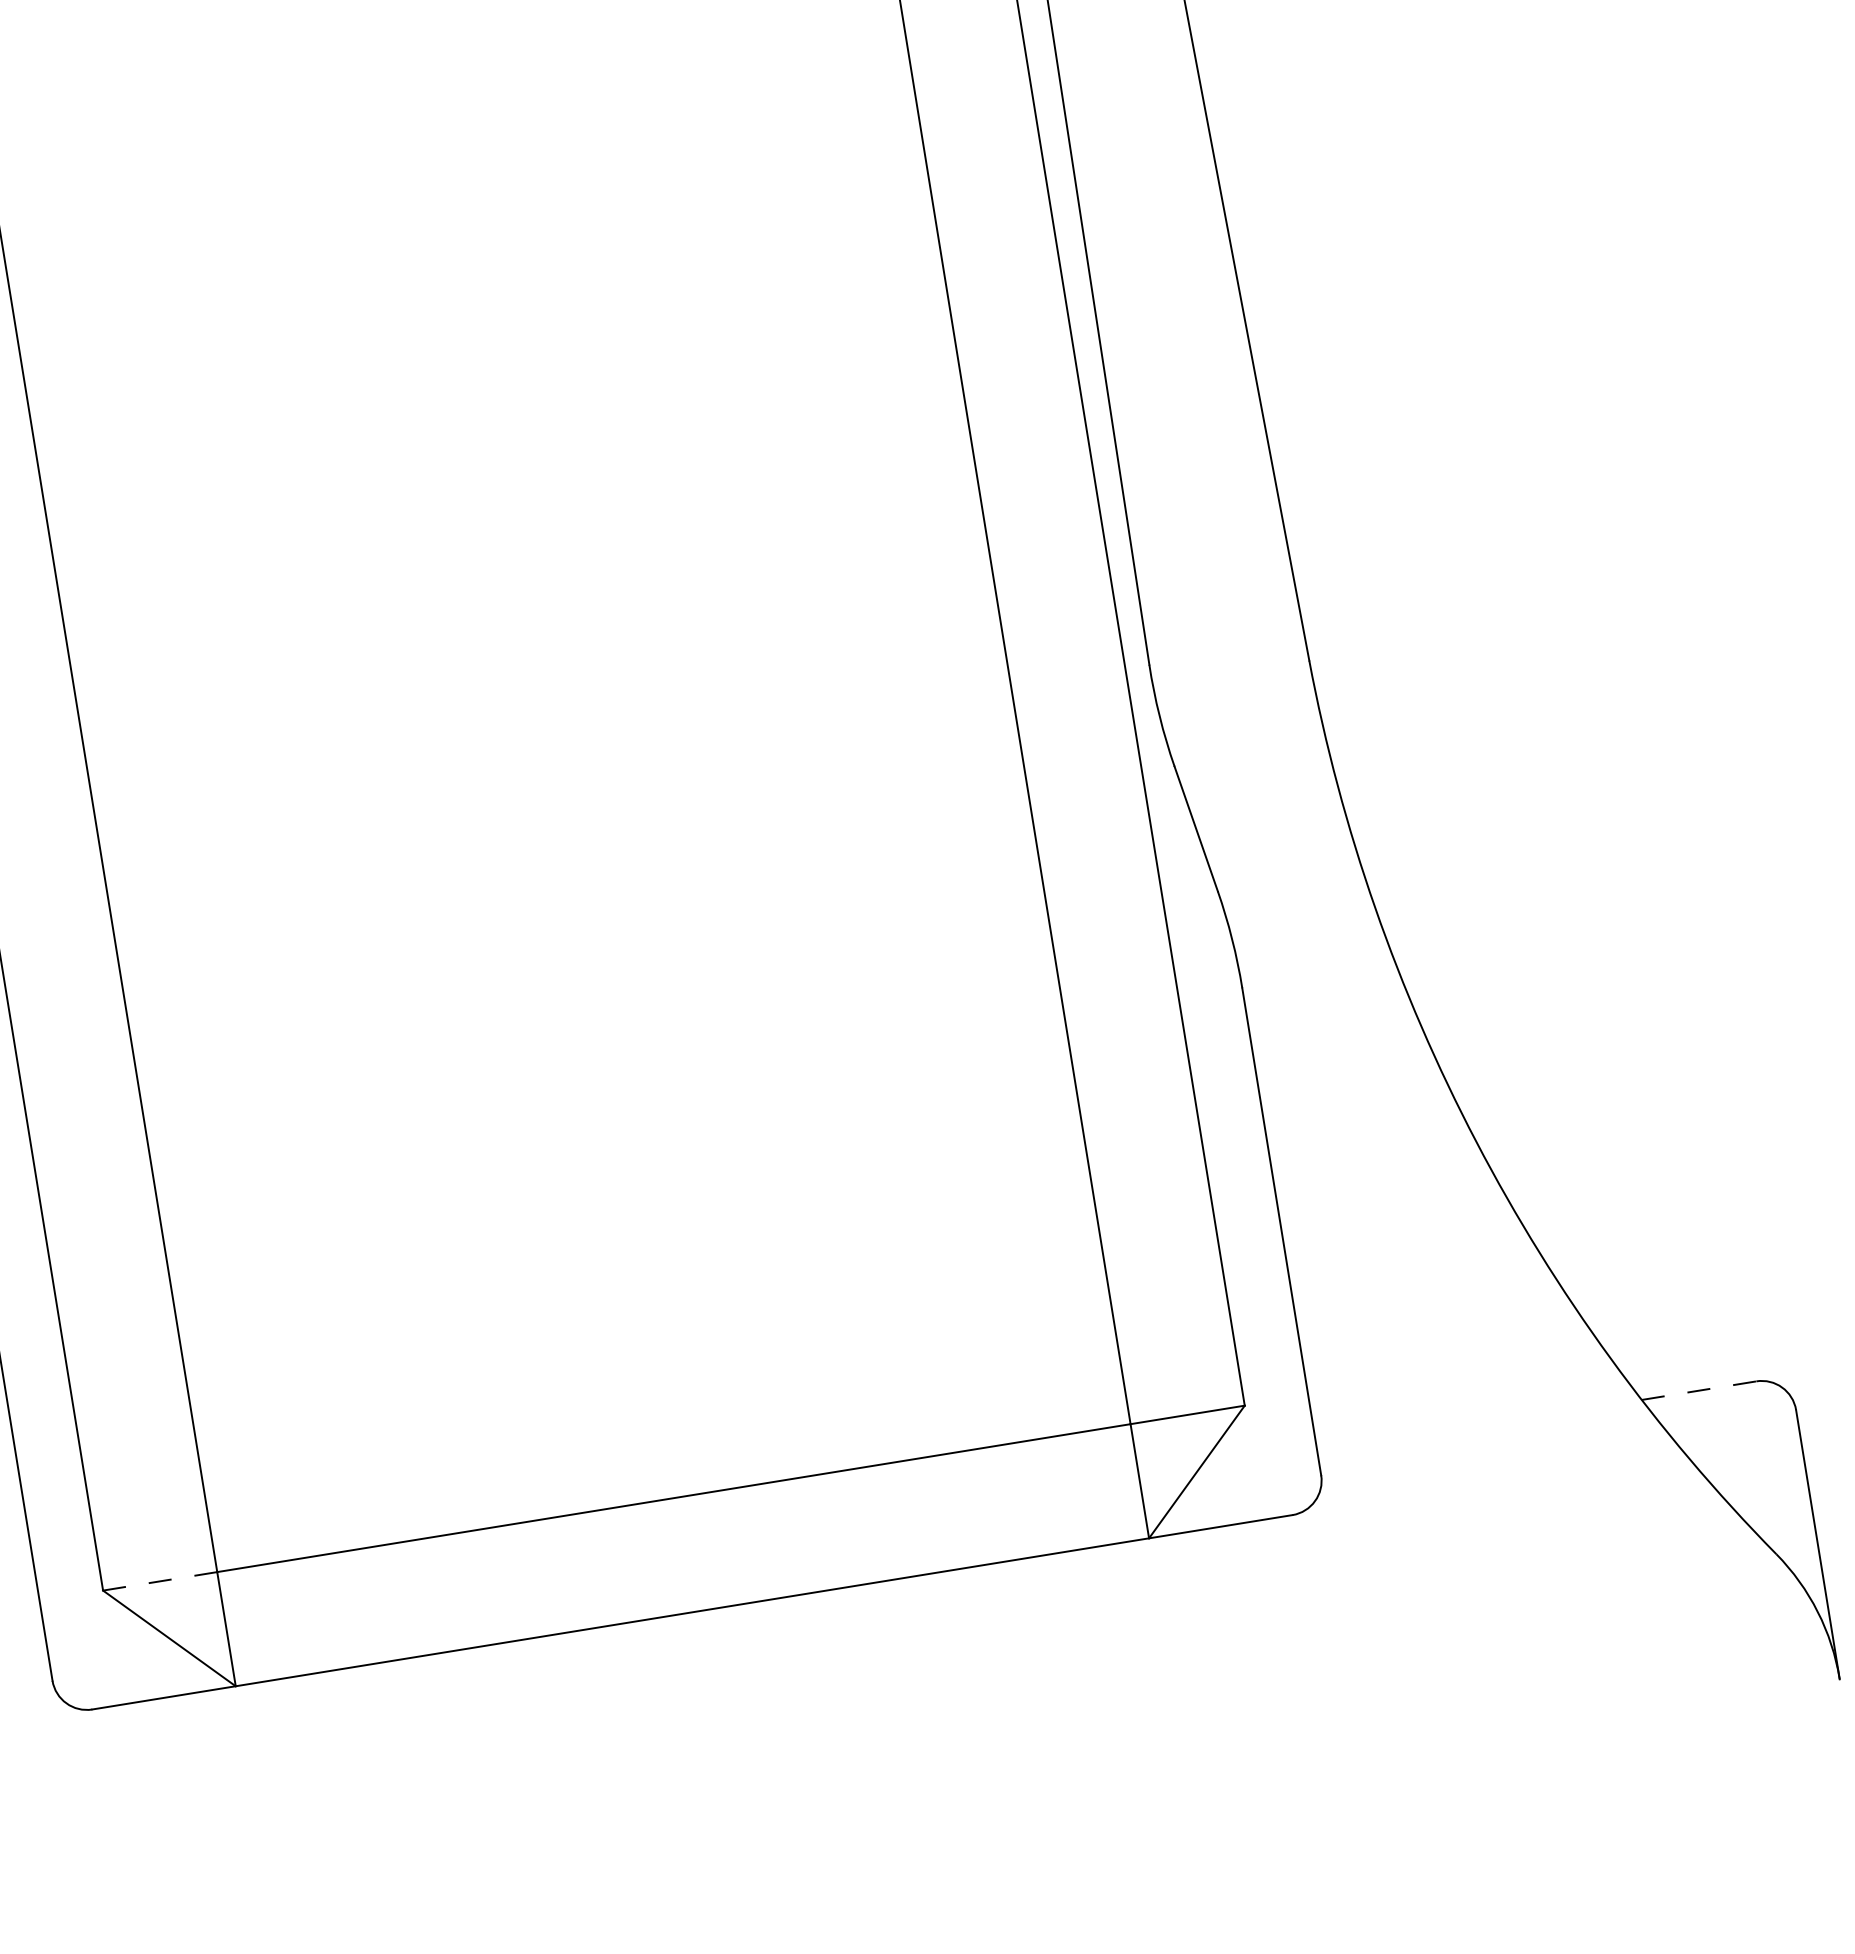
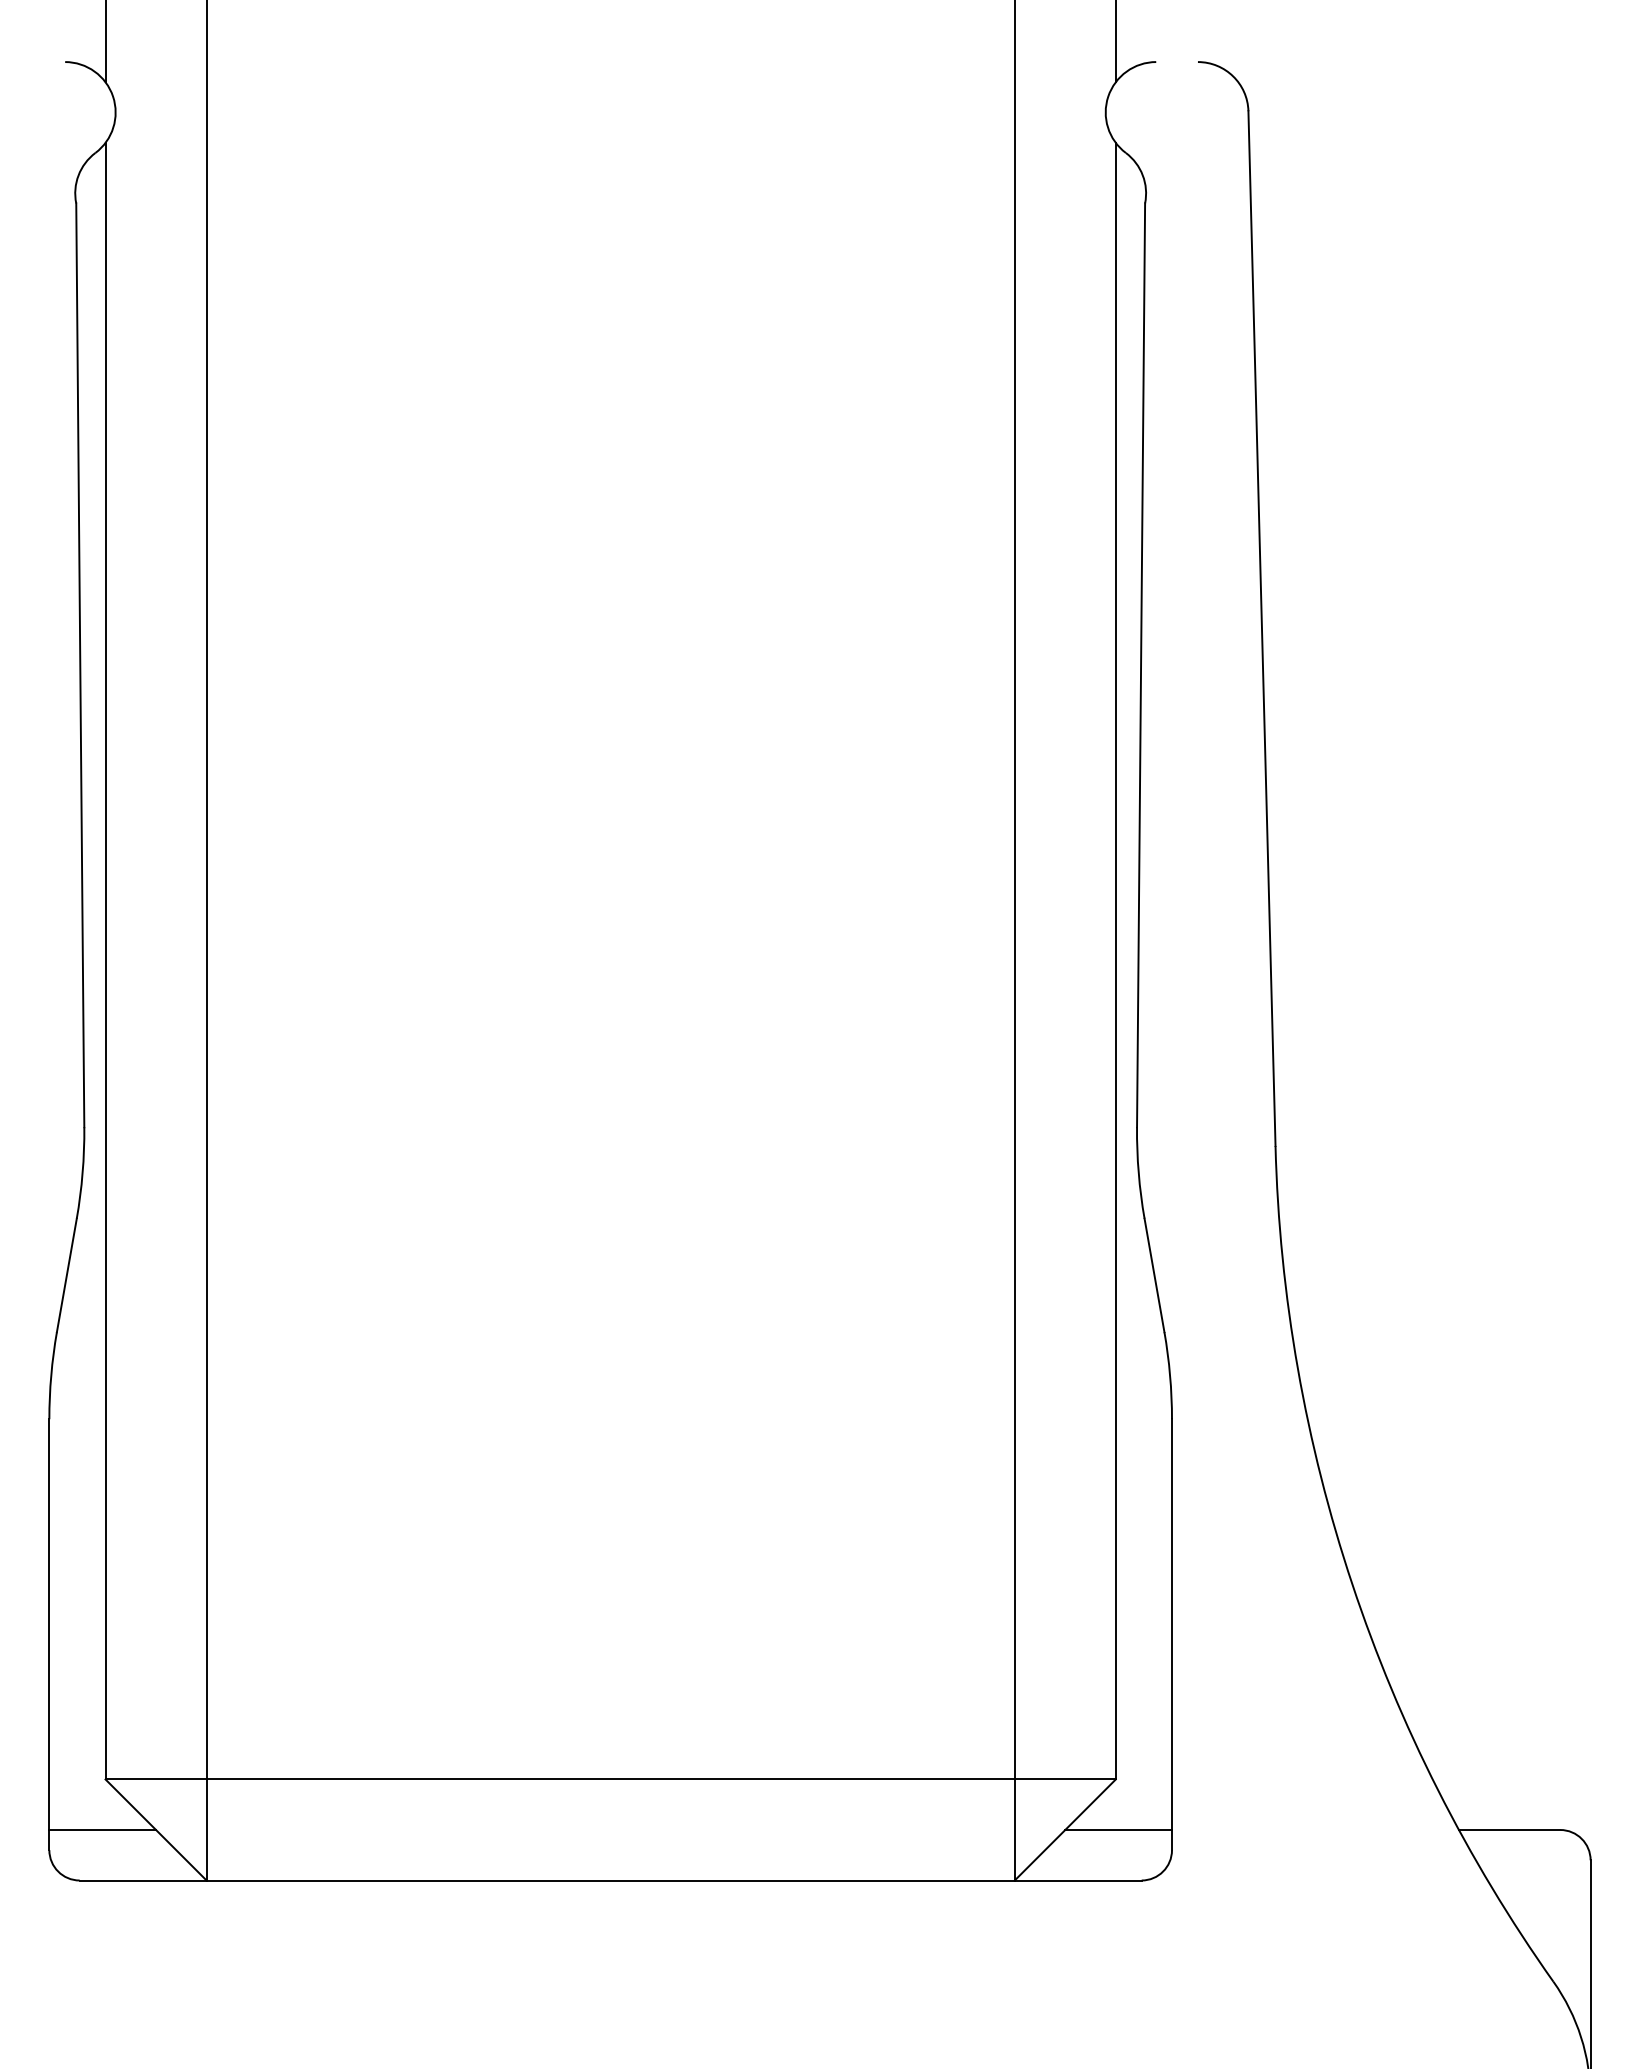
line: (1698, 1390) -> (1509, 1829), dashed -> solid
line: (1256, 1461) -> (1118, 1829), added
line: (160, 1581) -> (156, 1779), dashed -> solid
line: (108, 1647) -> (102, 1829), added

